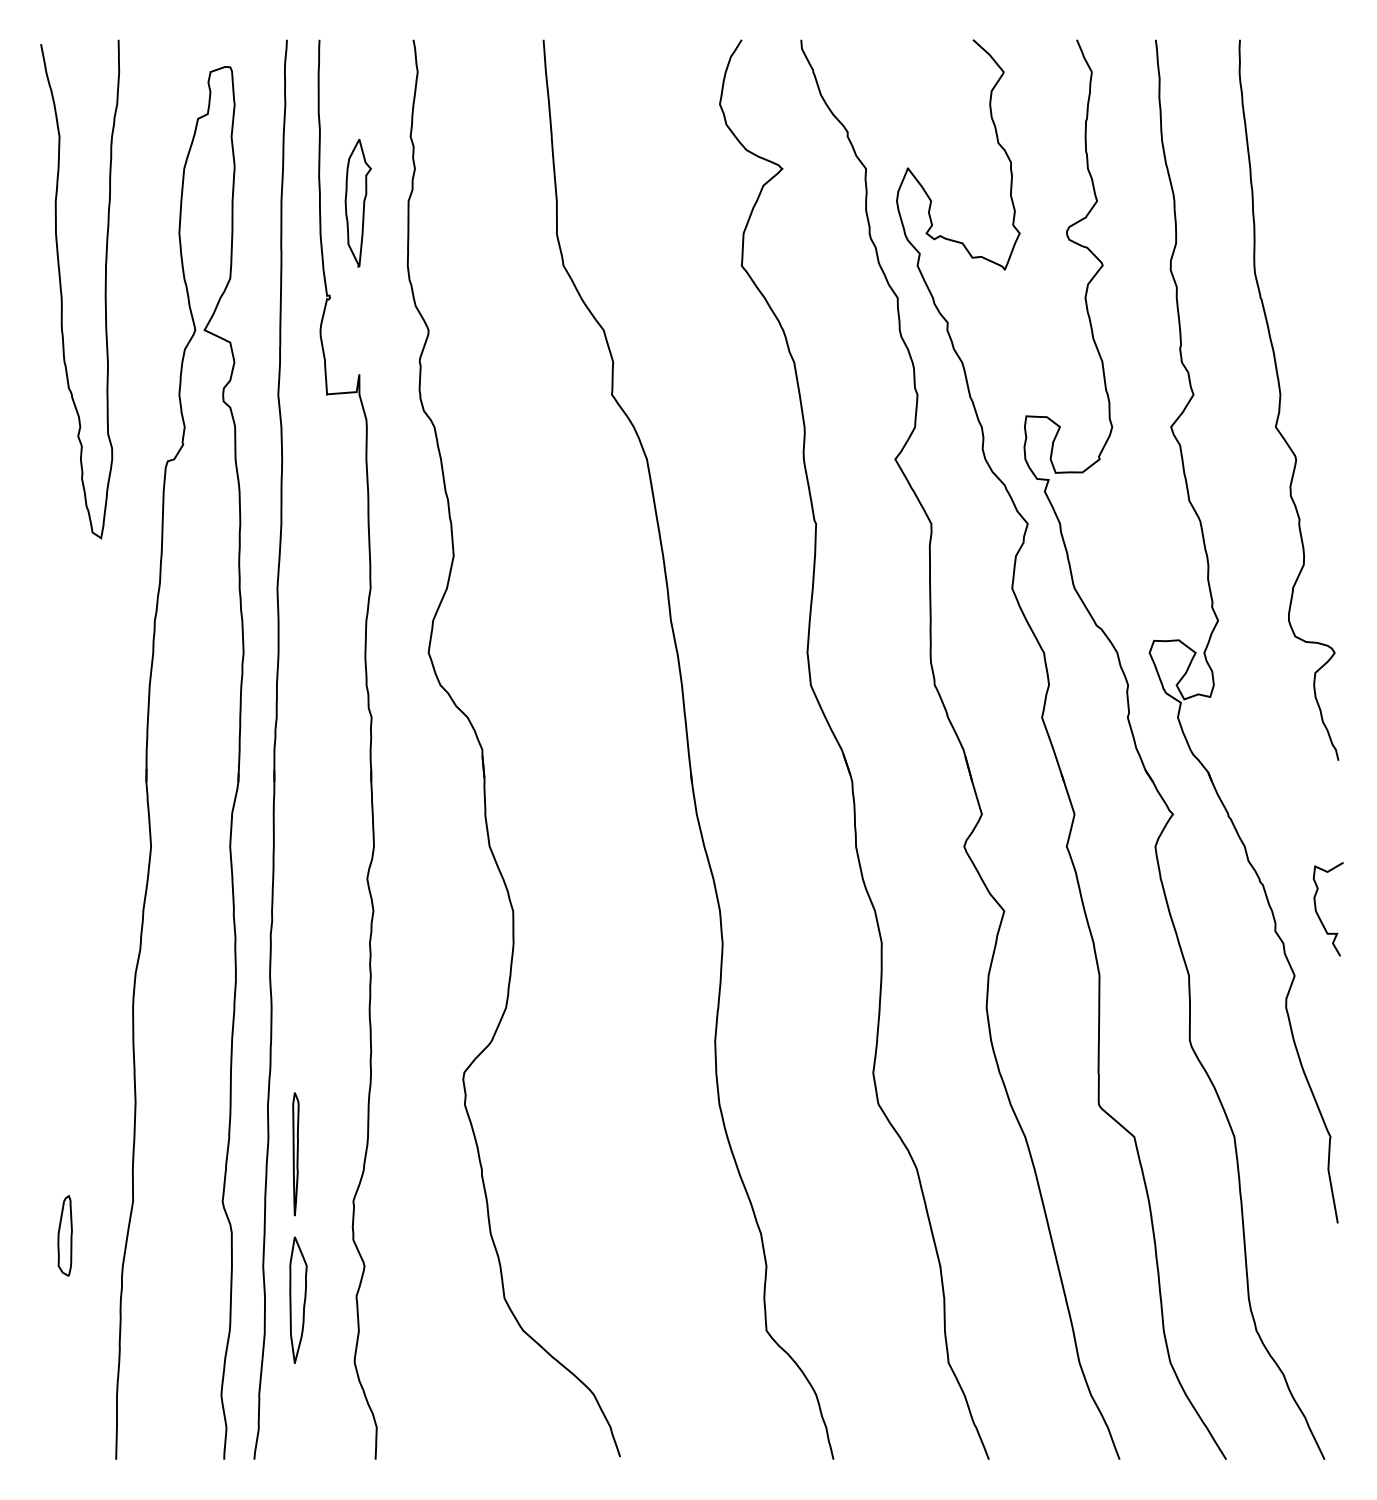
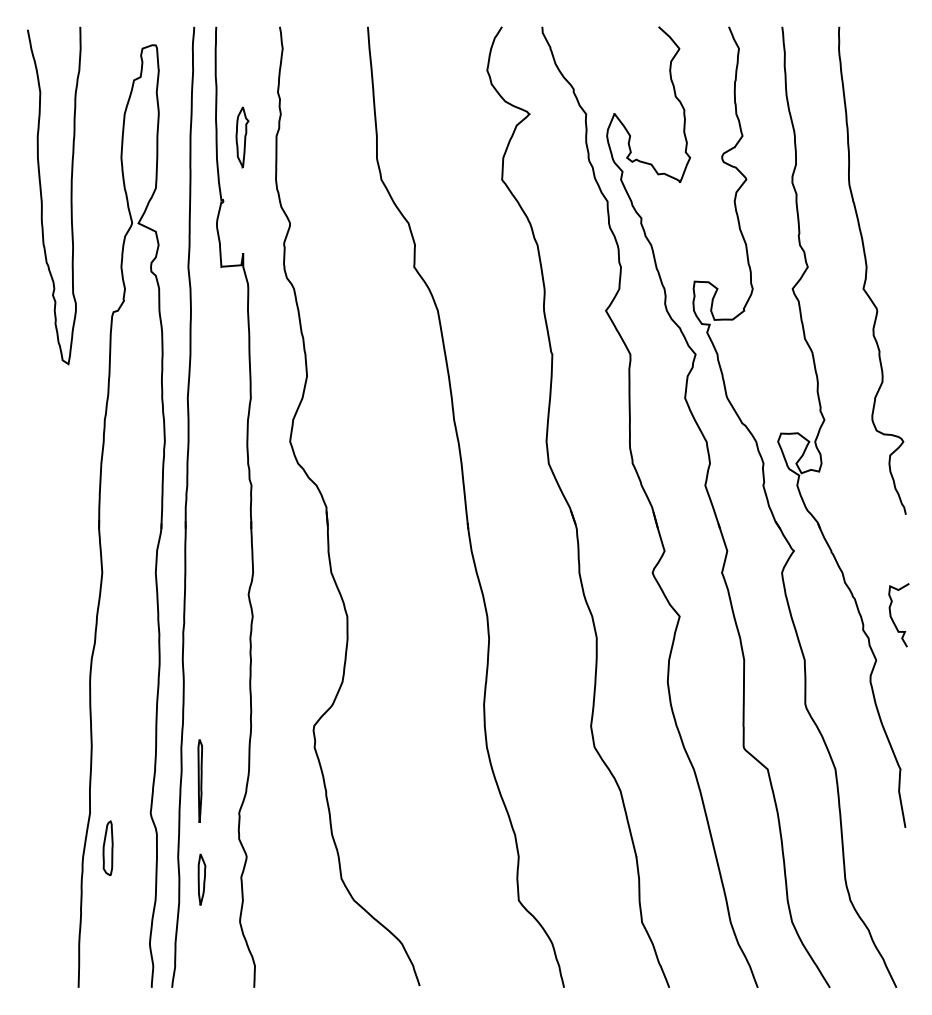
part: (358, 203) -> (242, 137), size x0.7
part: (64, 1236) -> (107, 848), moved
part: (297, 1299) -> (201, 879), size x0.6

